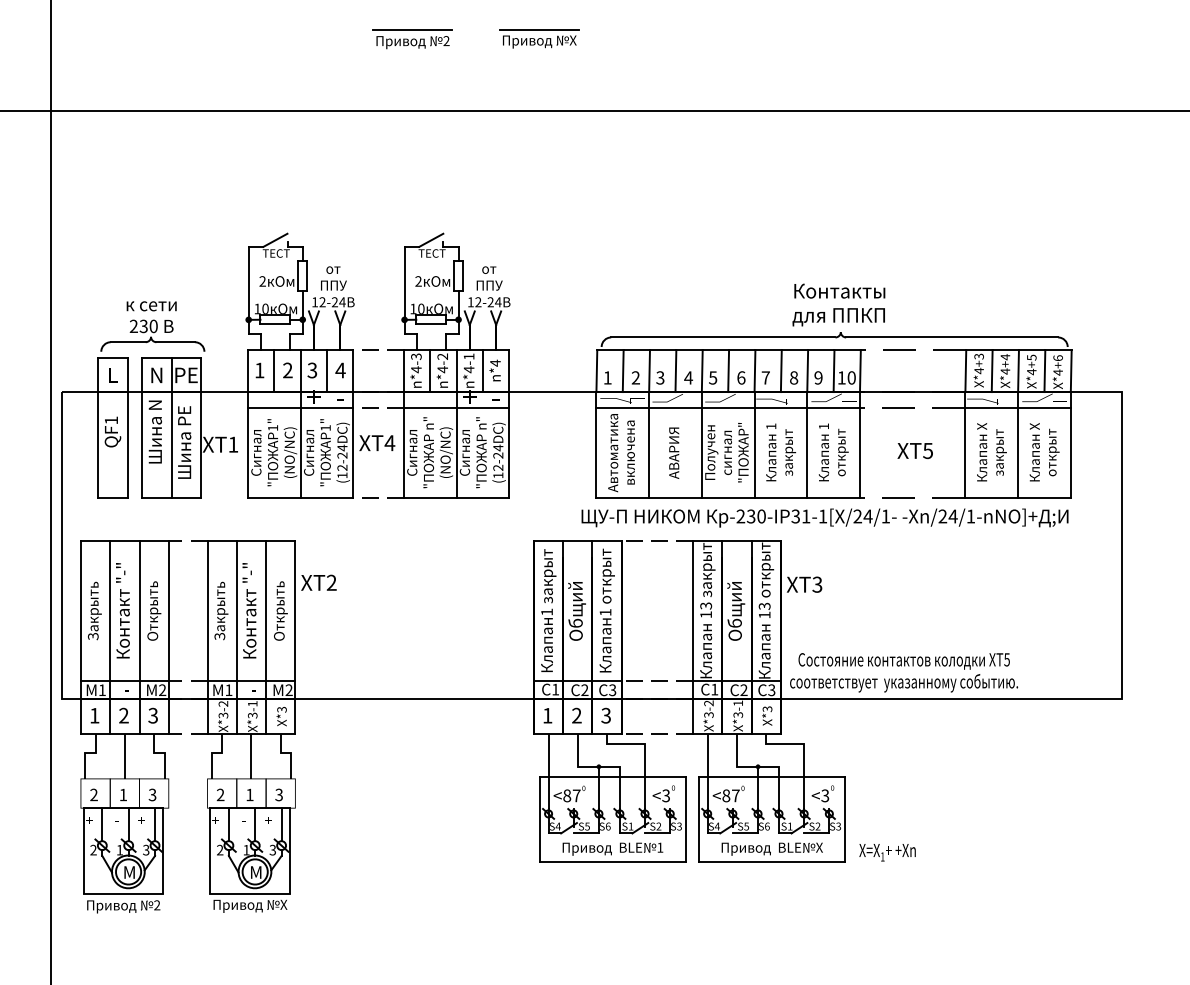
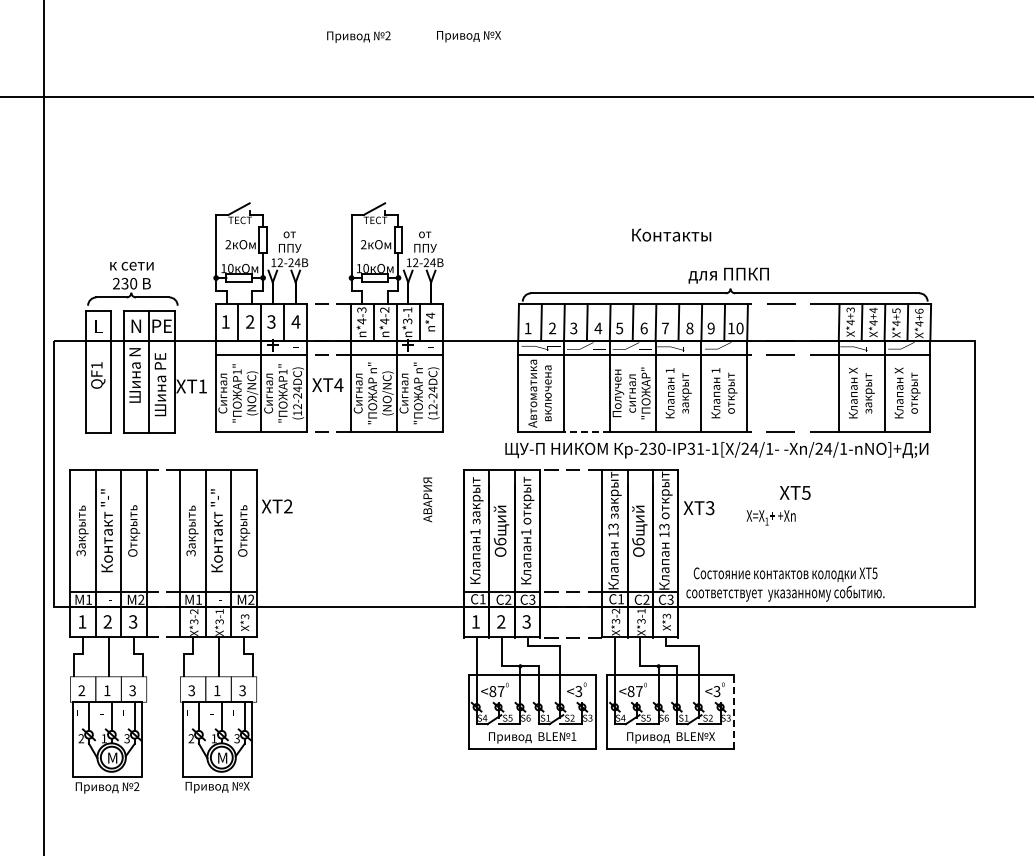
line: (412, 29) -> (358, 25), removed
line: (539, 29) -> (468, 25), removed
text: (839, 290) -> (671, 234), moved
text: (468, 369) -> (407, 321), n*4-1 -> n*3-1
text: (915, 450) -> (795, 492), moved
text: (673, 452) -> (427, 499), moved
line: (675, 497) -> (586, 432), solid -> dashed
text: (220, 795) -> (191, 691), 2 -> 3
line: (845, 818) -> (734, 711), solid -> dashed
text: (886, 852) -> (770, 517), moved

